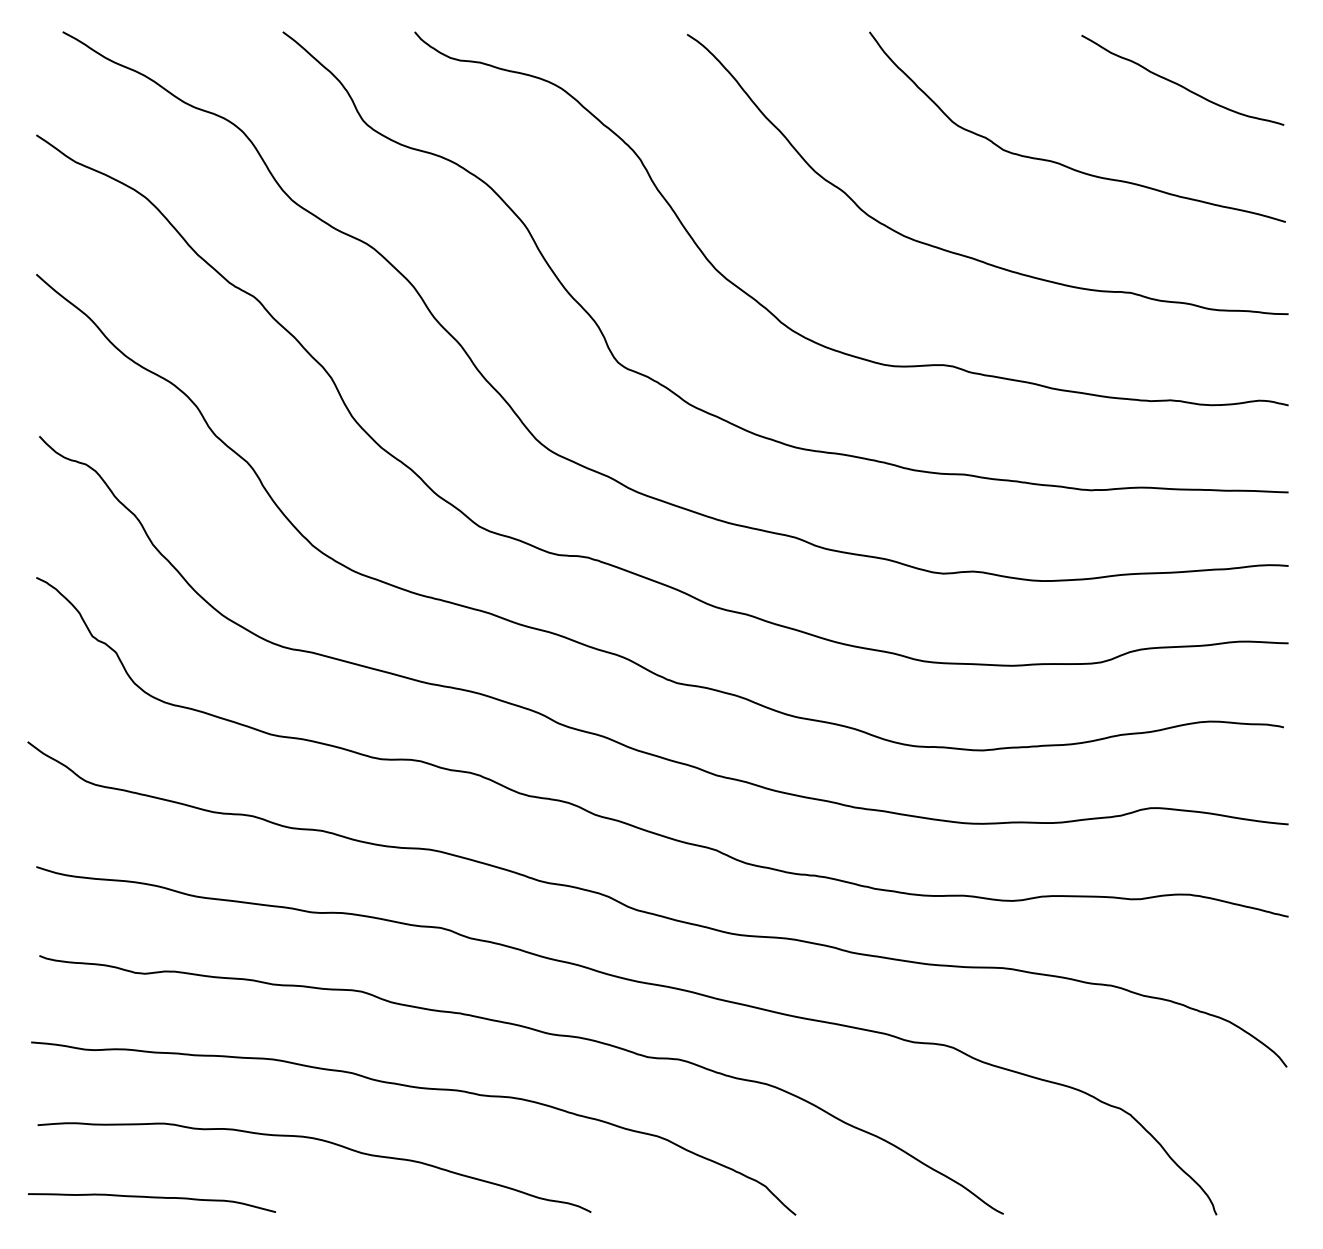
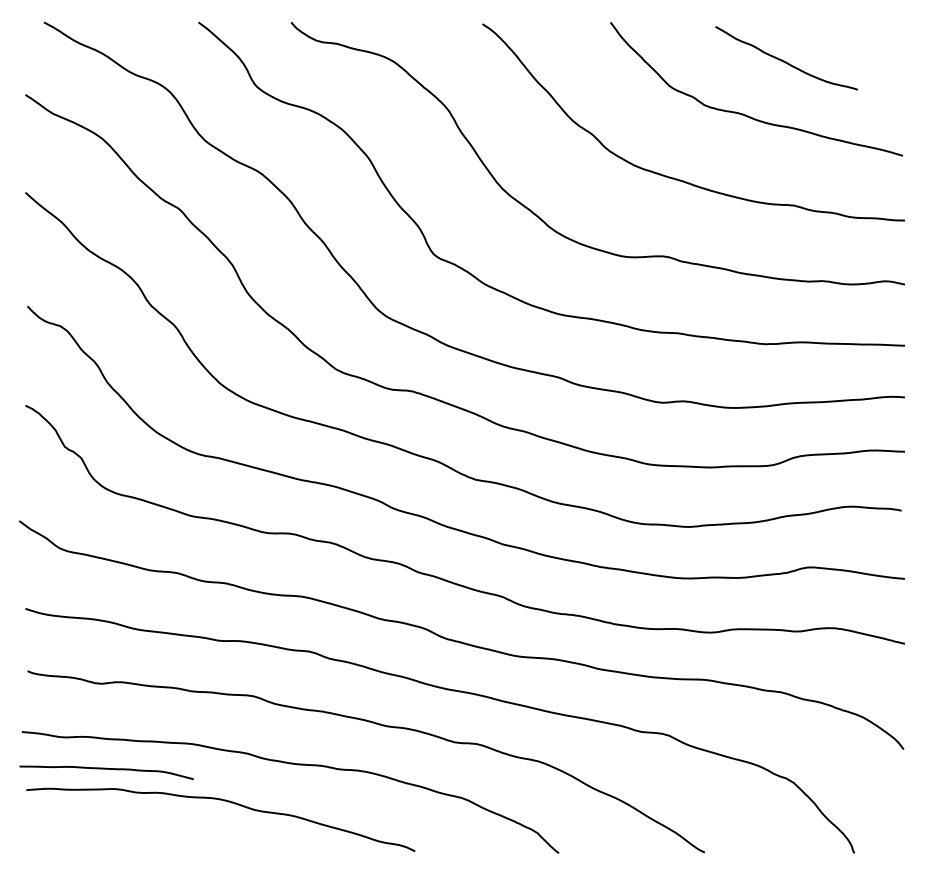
curve: (1179, 83) -> (784, 60), moved
curve: (151, 1198) -> (106, 769), moved

